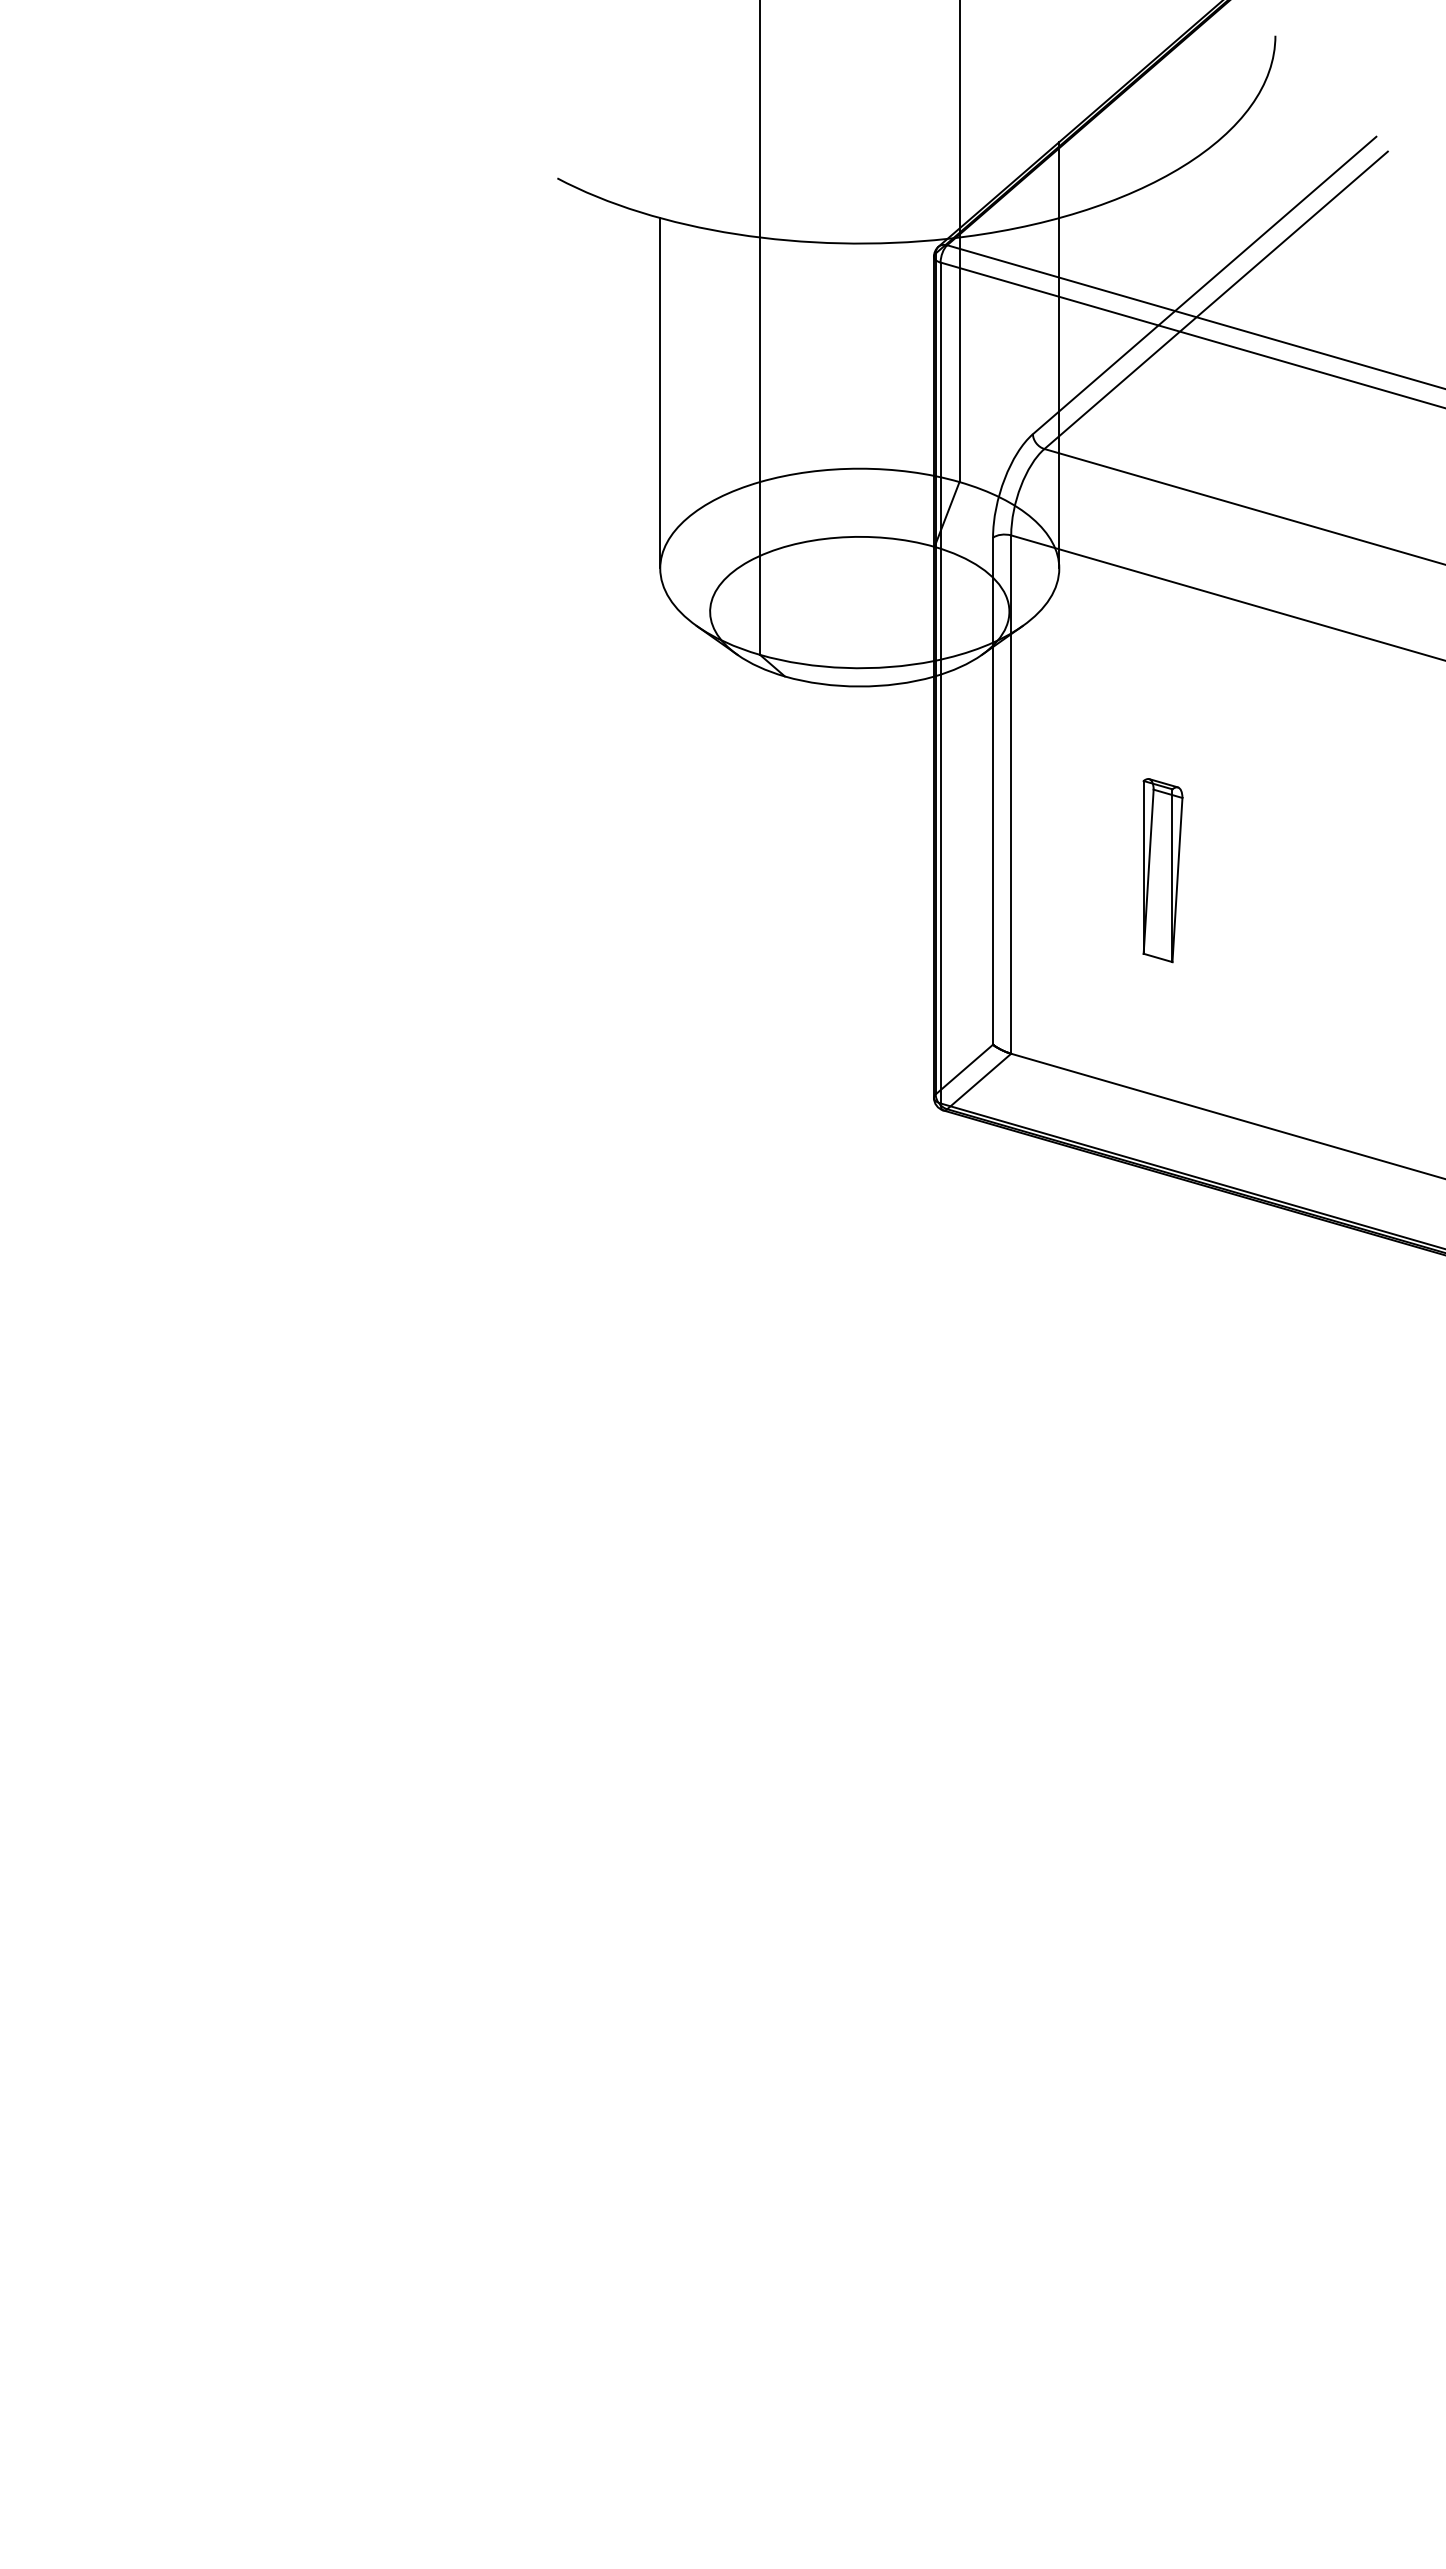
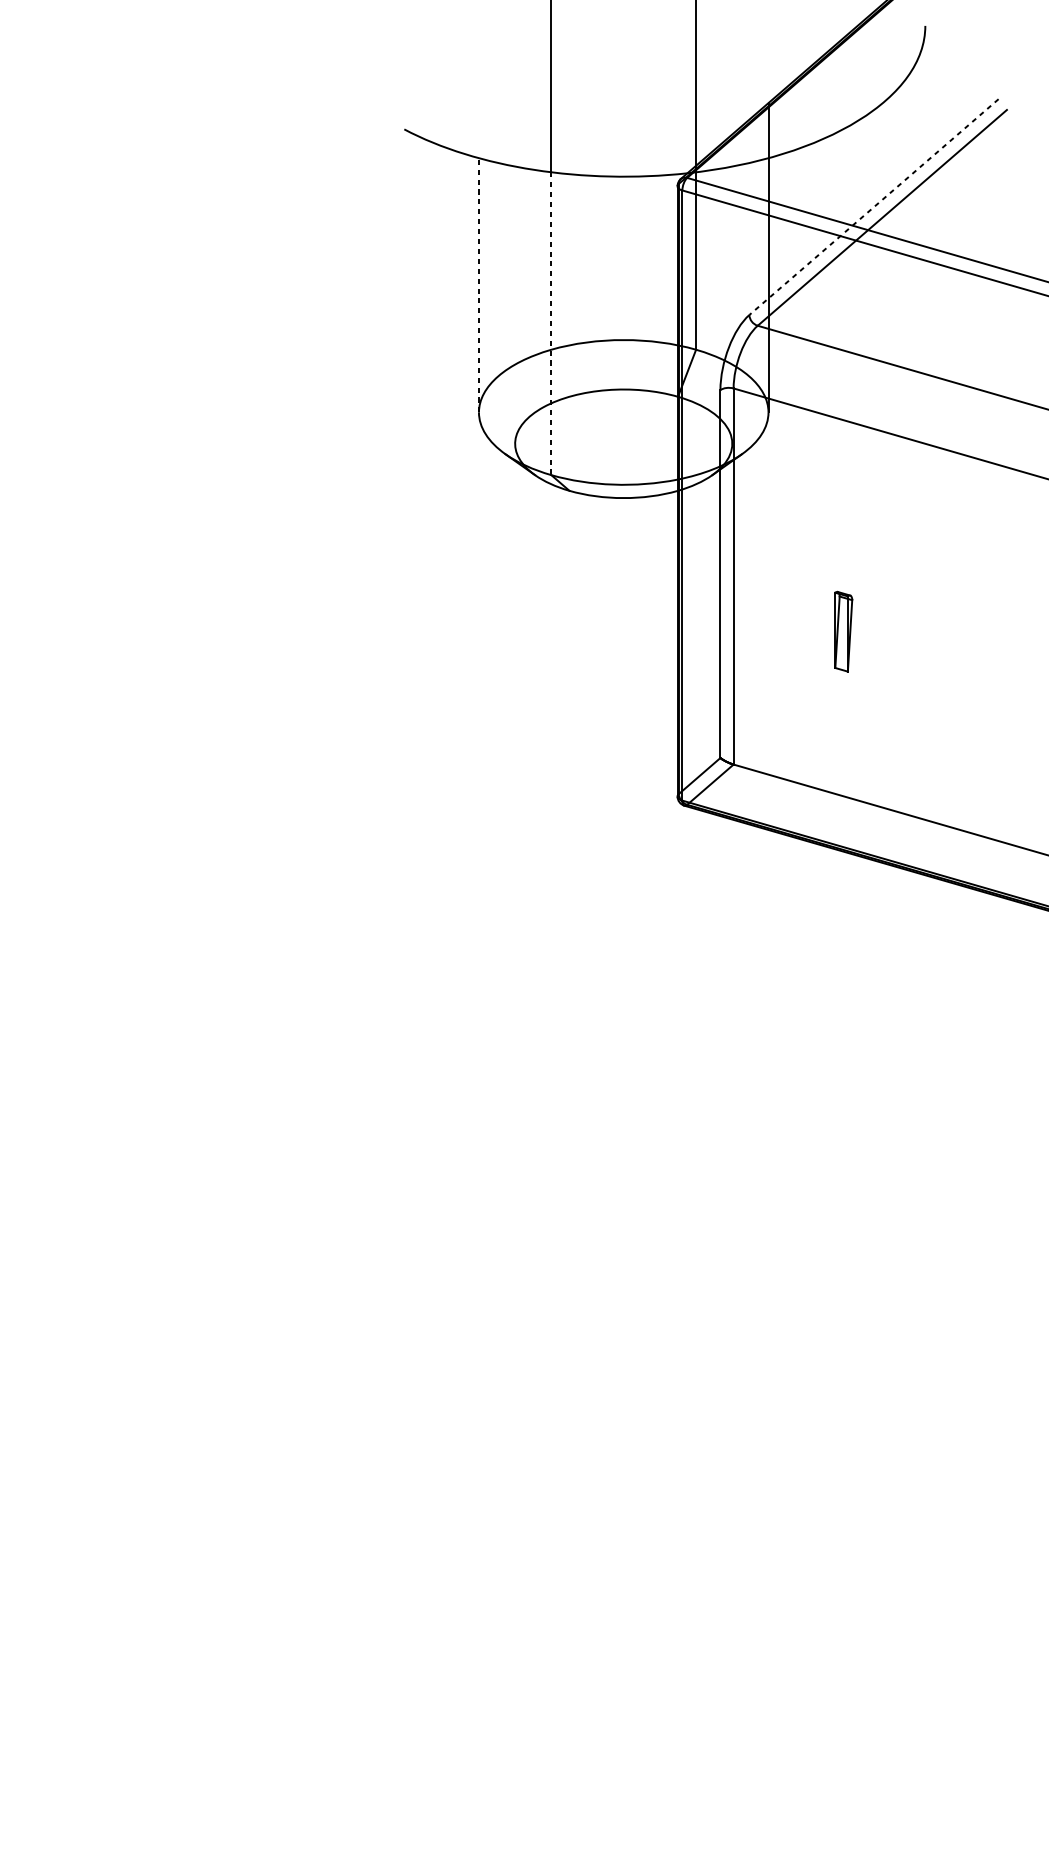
line: (1204, 285) -> (873, 207), solid -> dashed
line: (660, 392) -> (479, 284), solid -> dashed
line: (760, 446) -> (551, 323), solid -> dashed
part: (1162, 870) -> (843, 631), size x0.6

